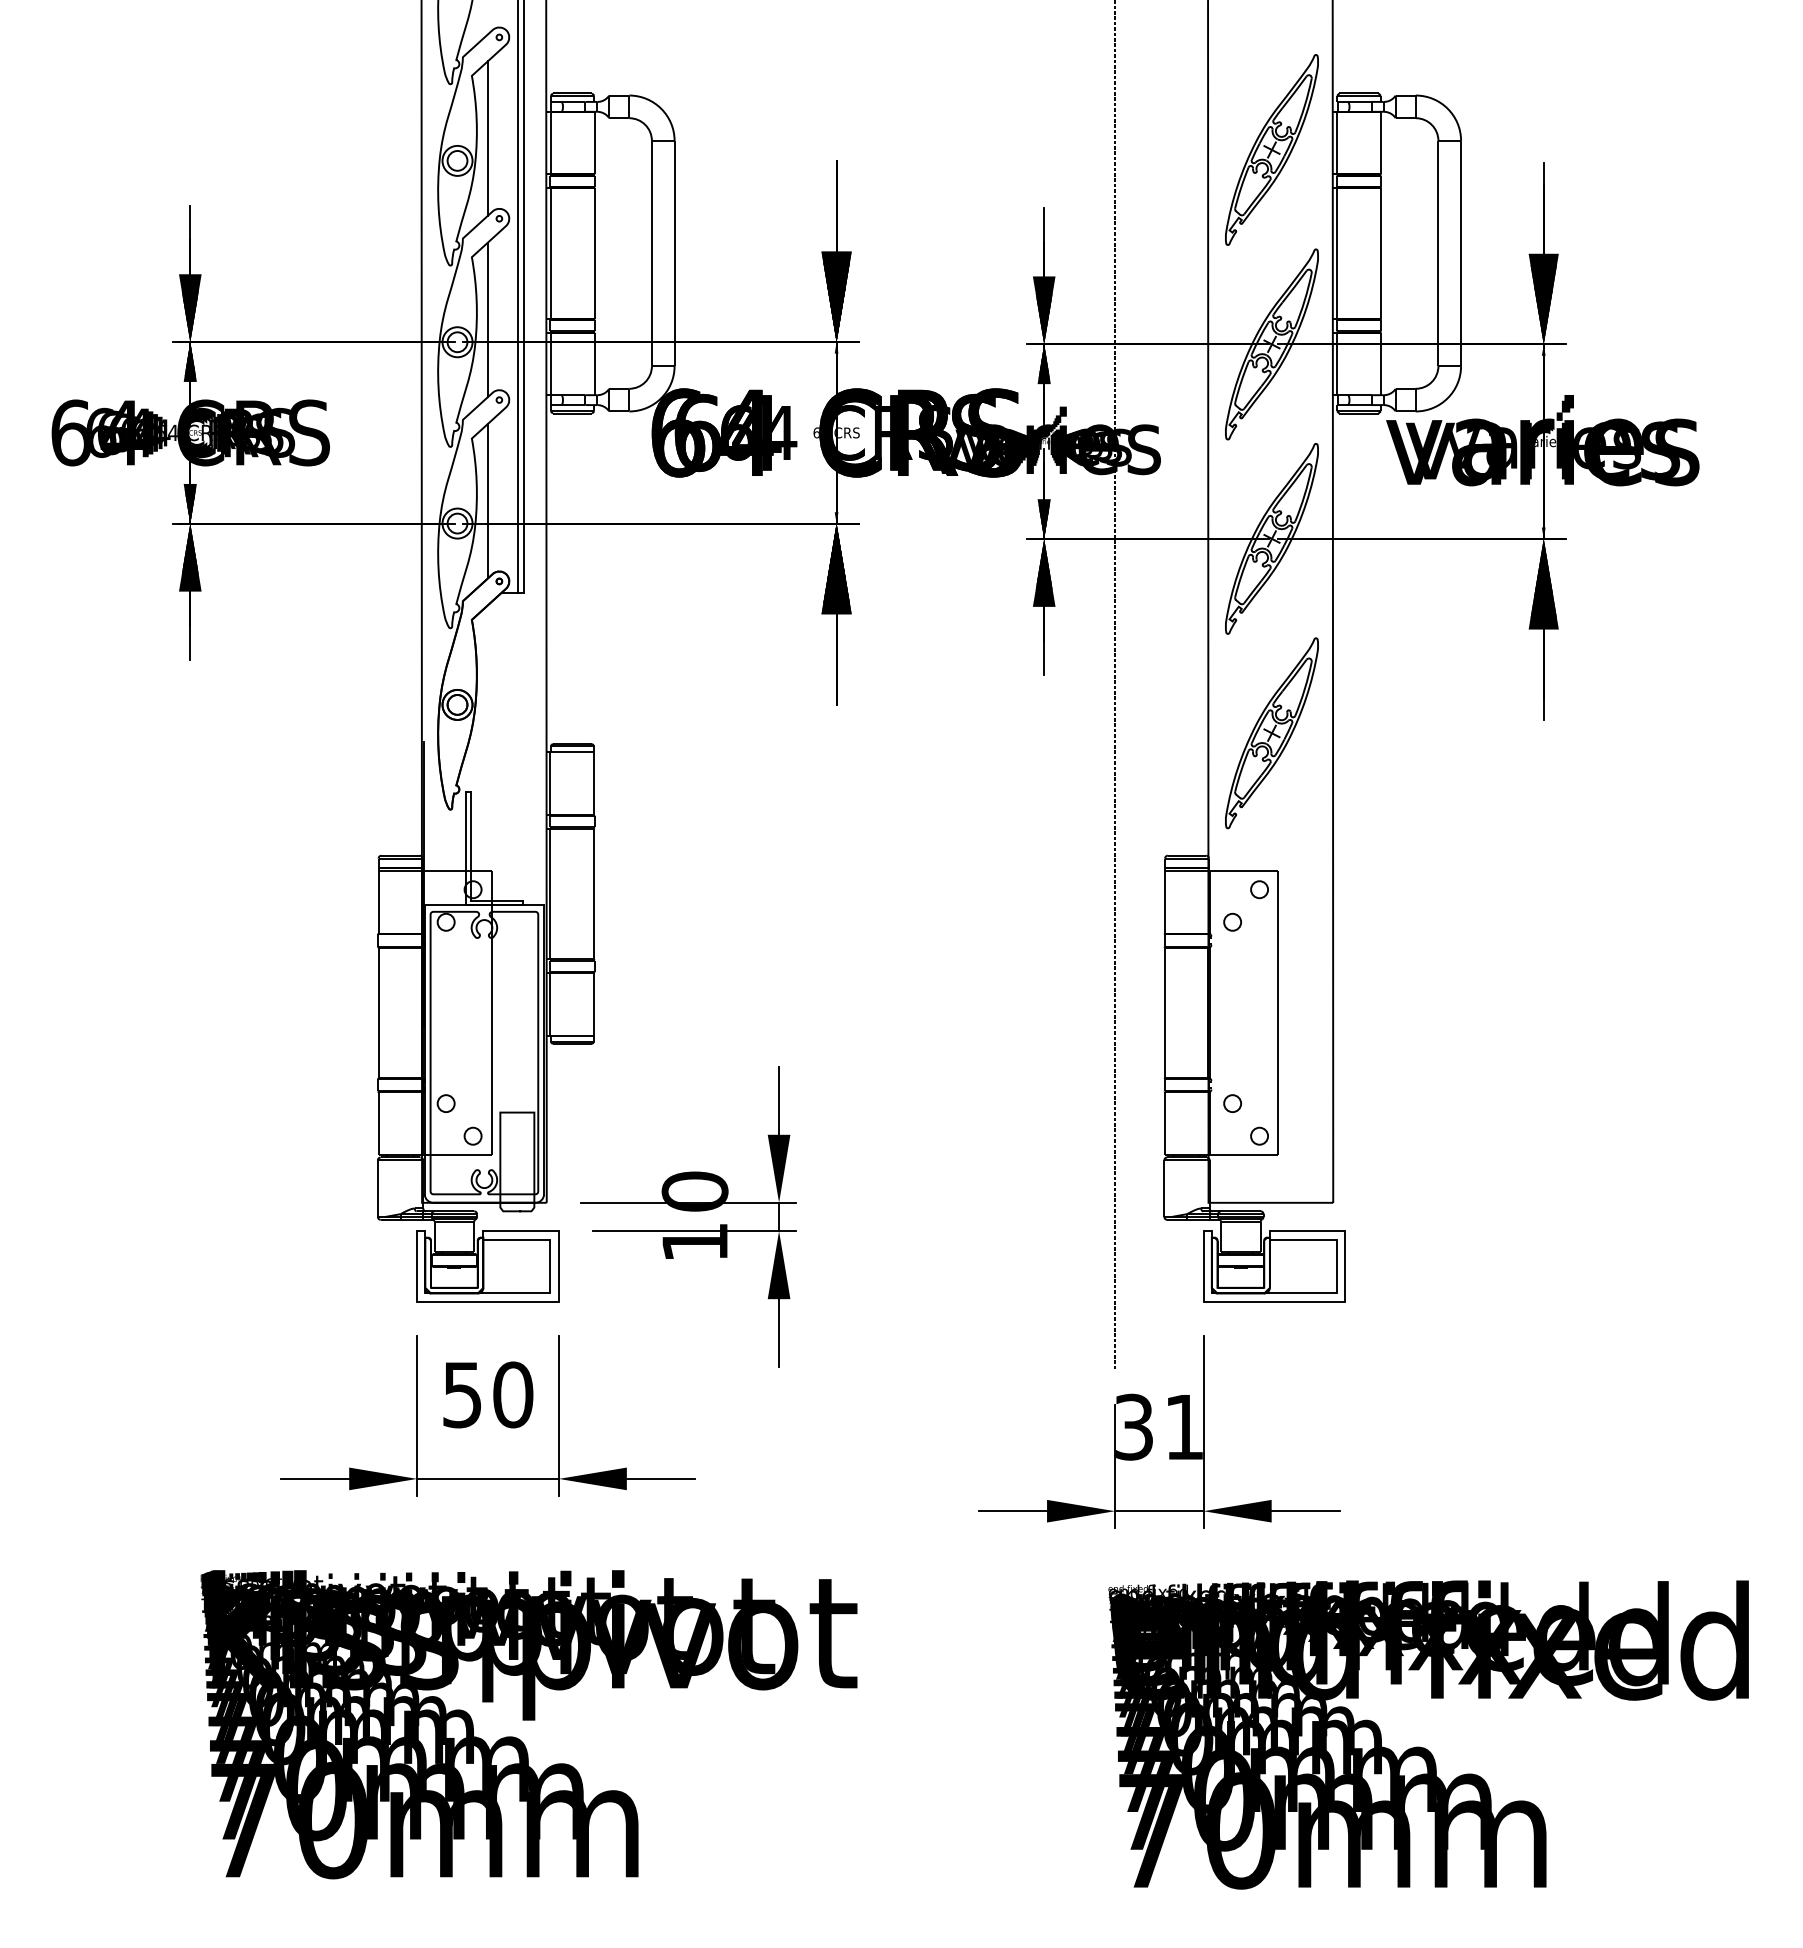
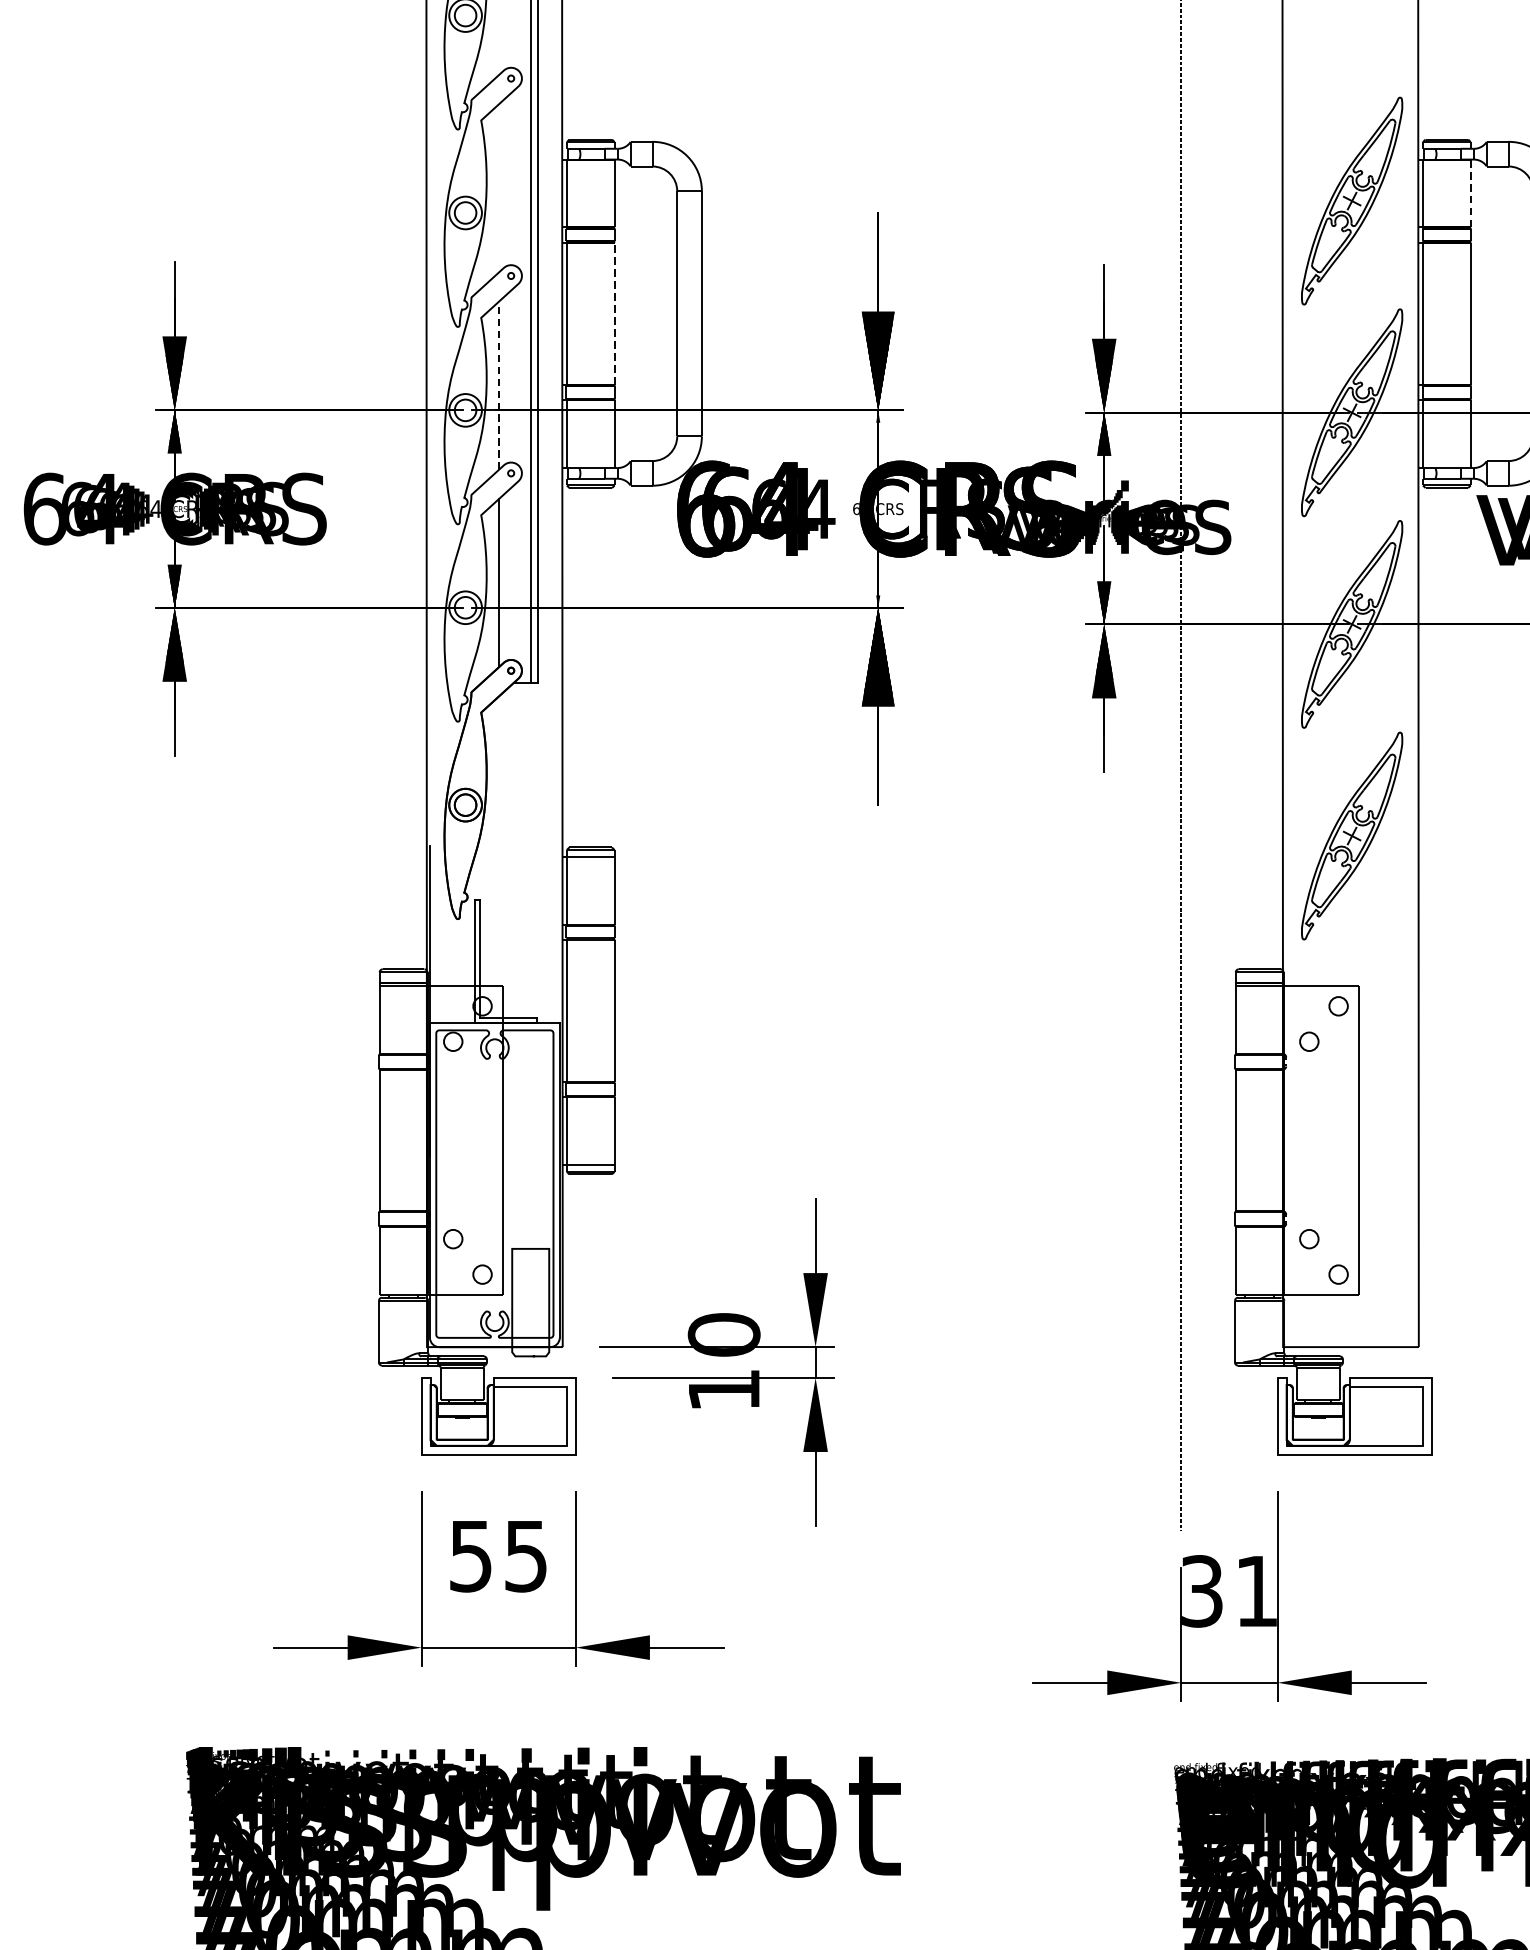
line: (488, 138) -> (499, 188), removed
line: (1381, 142) -> (1471, 192), solid -> dashed
line: (594, 253) -> (614, 313), solid -> dashed
line: (488, 319) -> (499, 385), solid -> dashed
text: (513, 1394) -> (526, 1555), 50 -> 55

